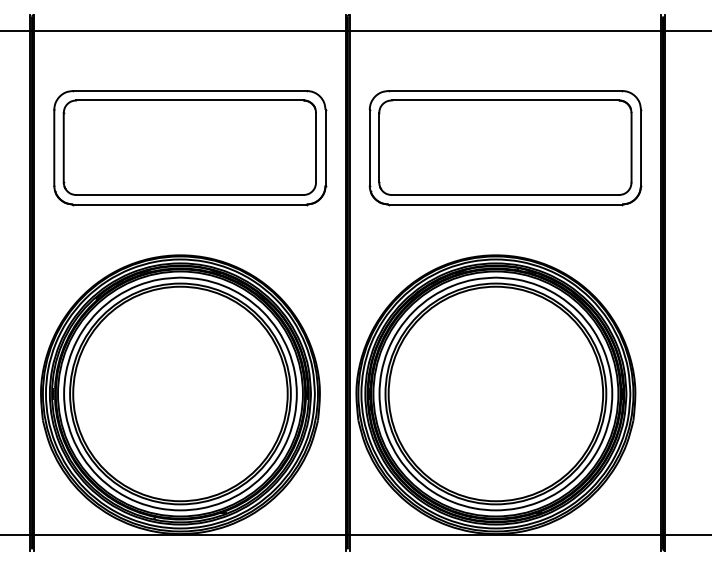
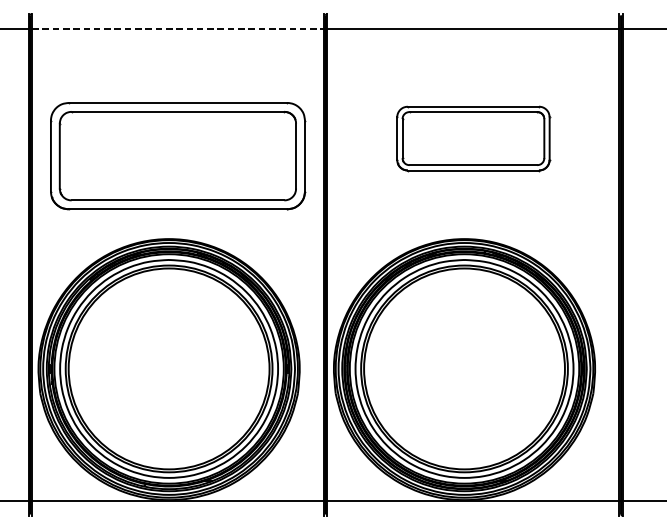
line: (189, 31) -> (177, 29), solid -> dashed
part: (190, 148) -> (178, 156), moved
part: (505, 148) -> (473, 139), size x0.6

